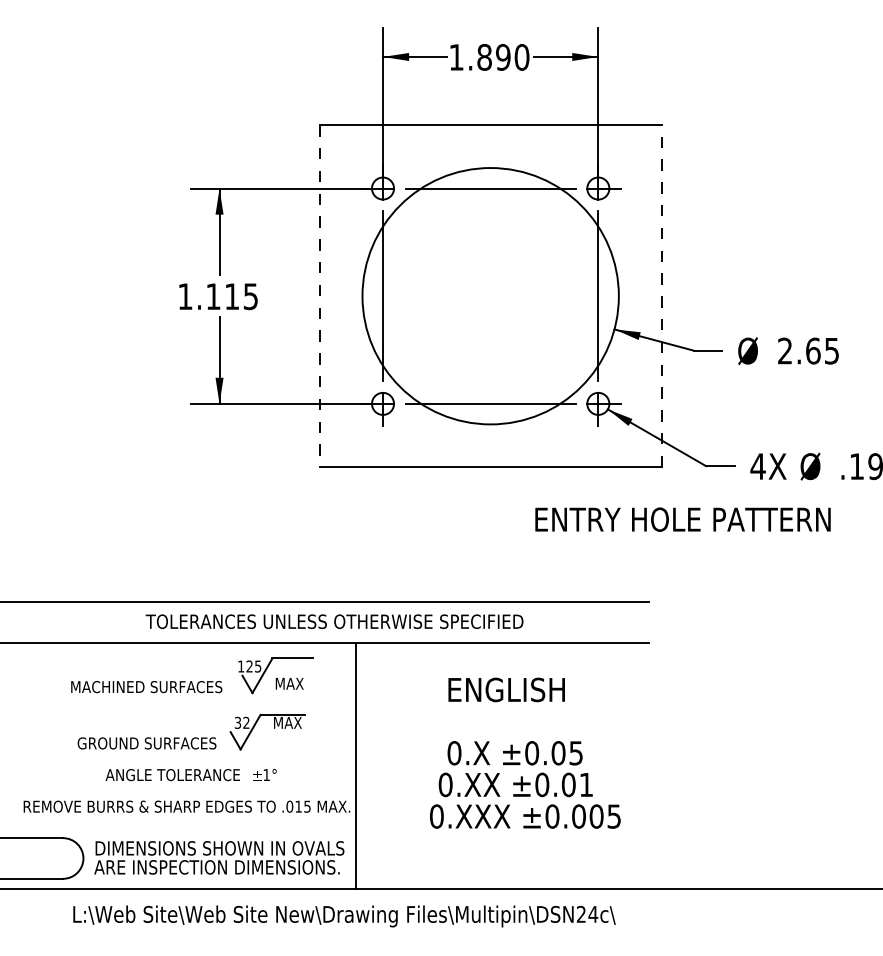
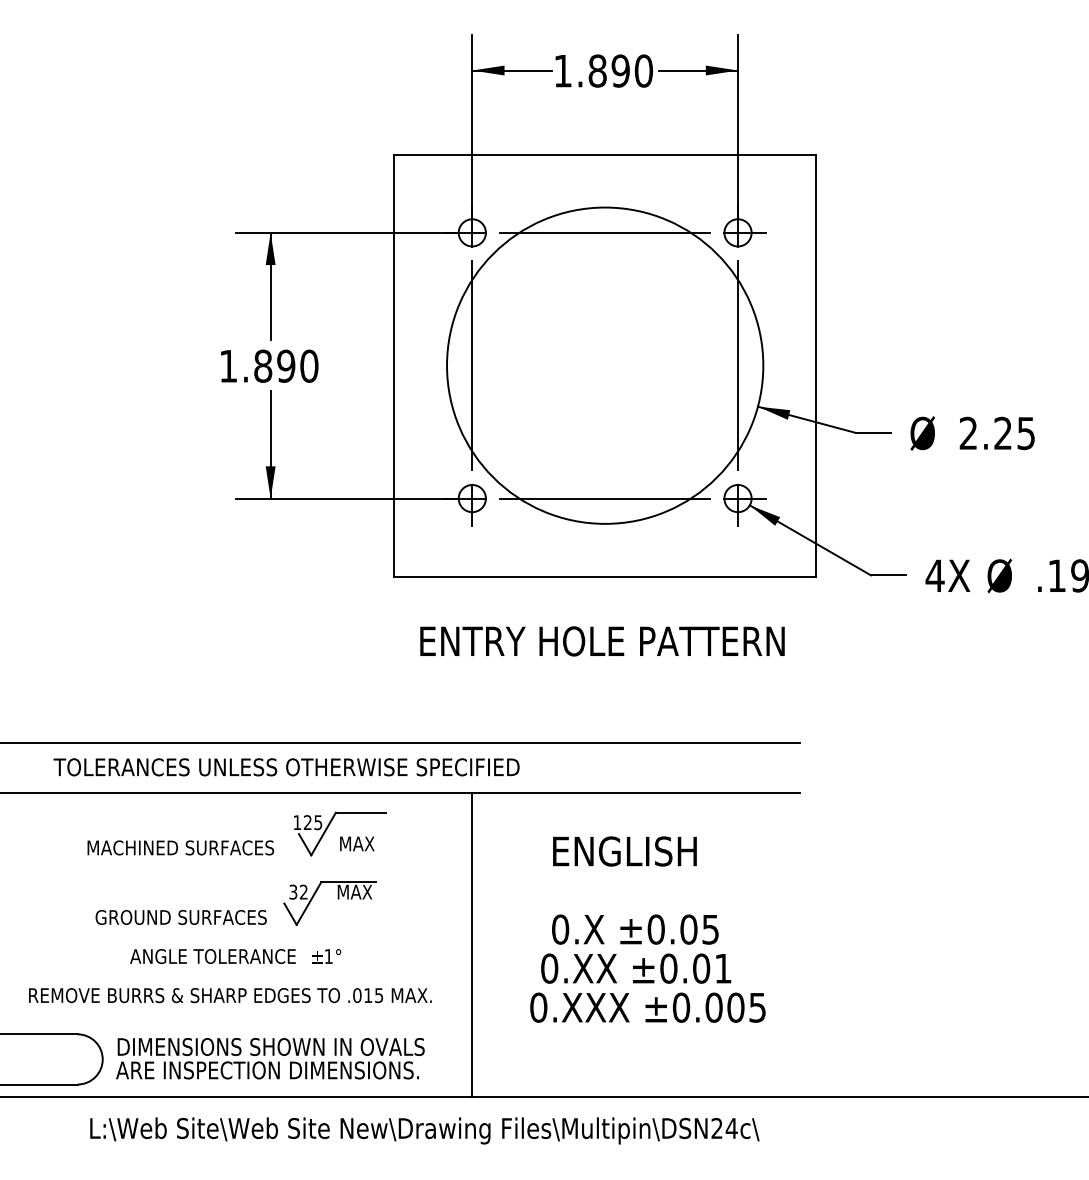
text: (232, 296) -> (286, 365), 1.115 -> 1.890
line: (319, 296) -> (394, 365), dashed -> solid
line: (661, 296) -> (816, 365), dashed -> solid
text: (813, 351) -> (1003, 433), 2.65 -> 2.25
text: (683, 519) -> (602, 641), moved
text: (334, 621) -> (286, 767), moved
line: (356, 765) -> (472, 944), moved

